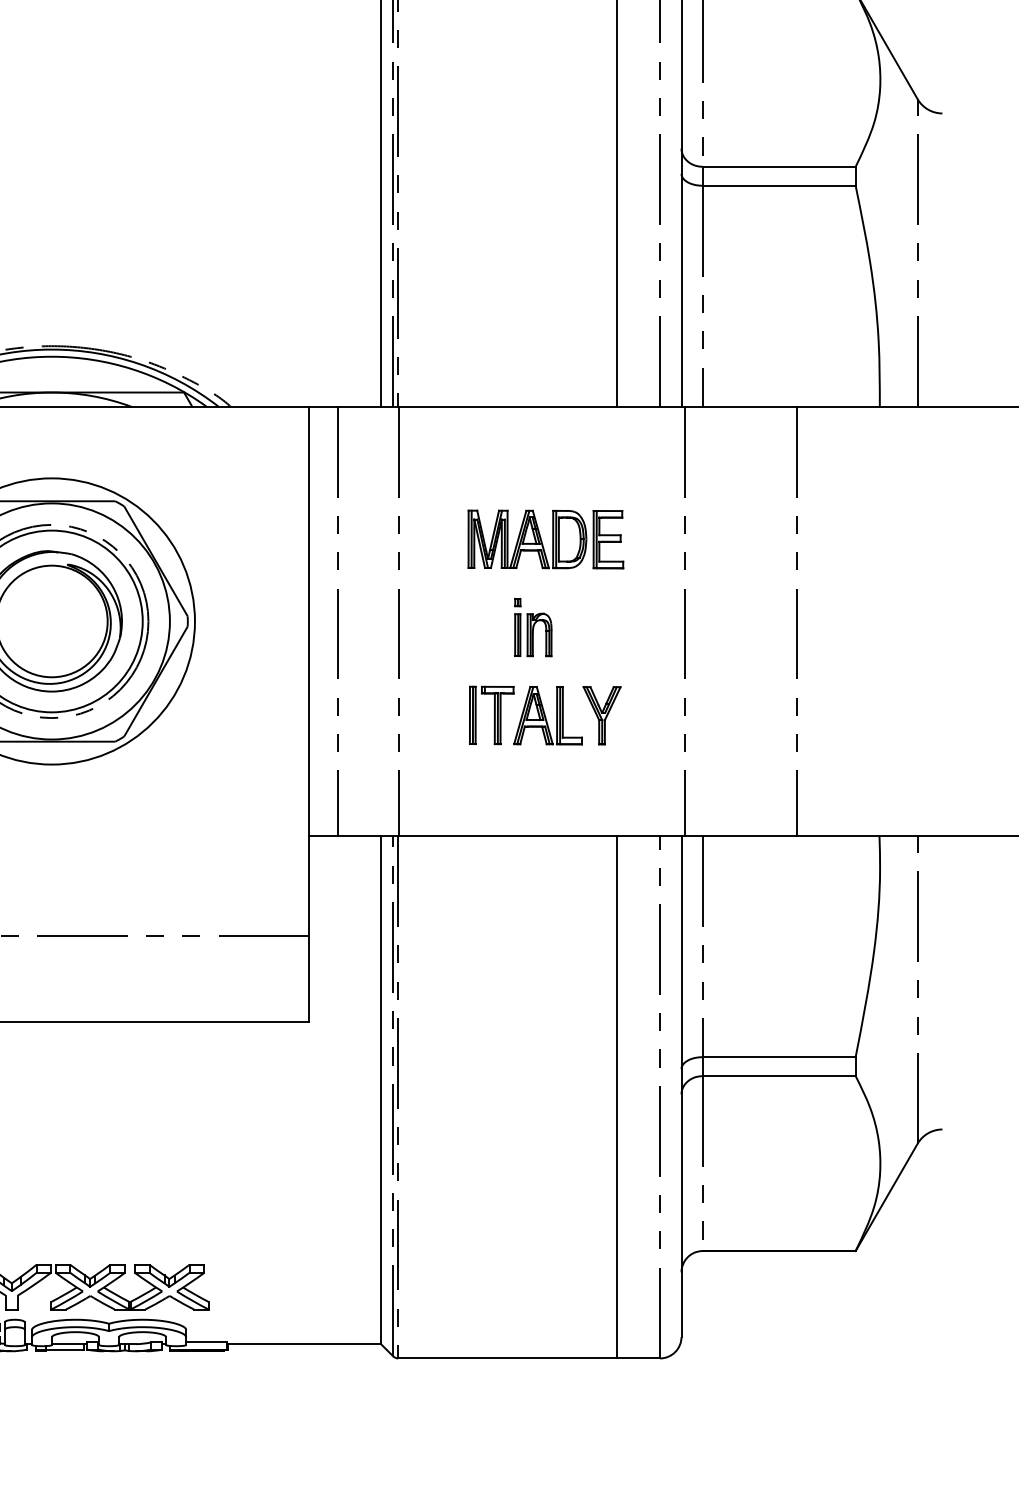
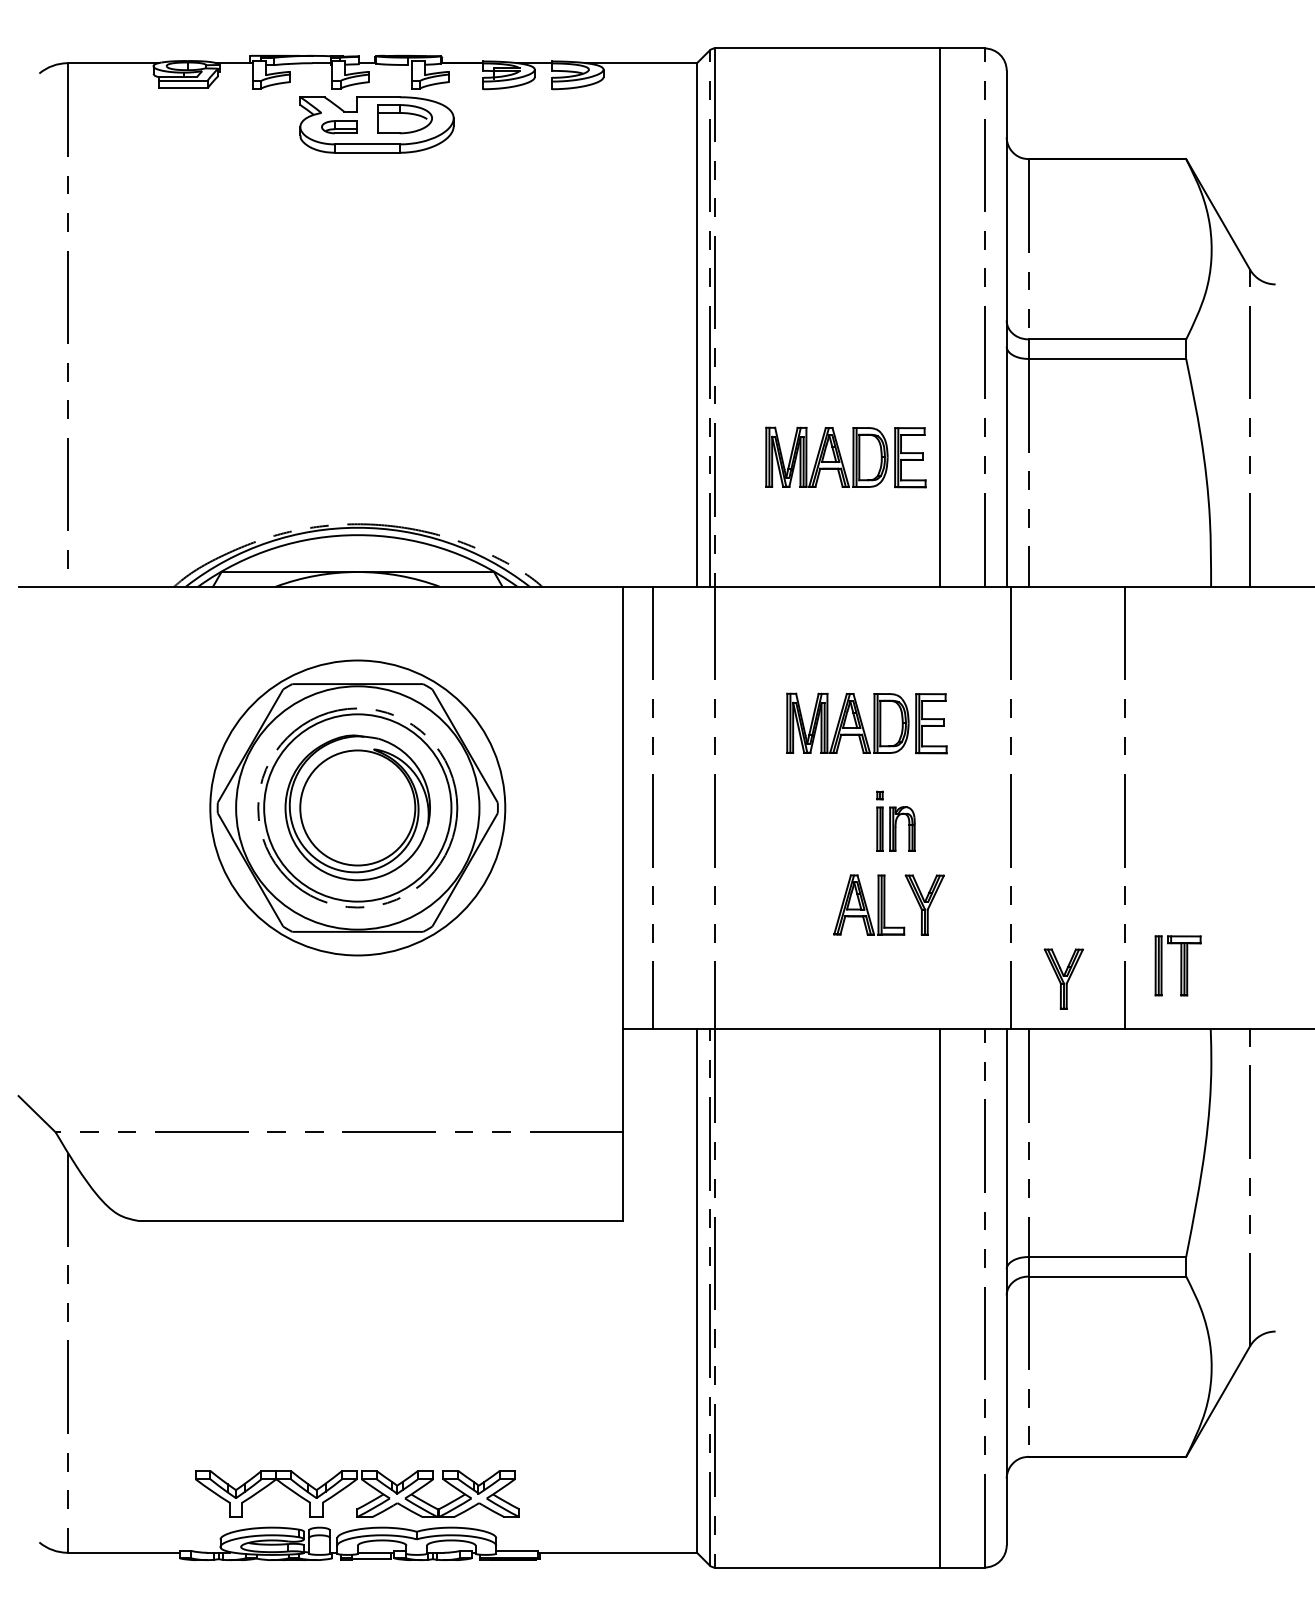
part: (525, 281) -> (845, 457), added
part: (532, 626) -> (895, 820), moved
part: (491, 715) -> (1177, 965), moved
part: (736, 786) -> (1063, 978), added

